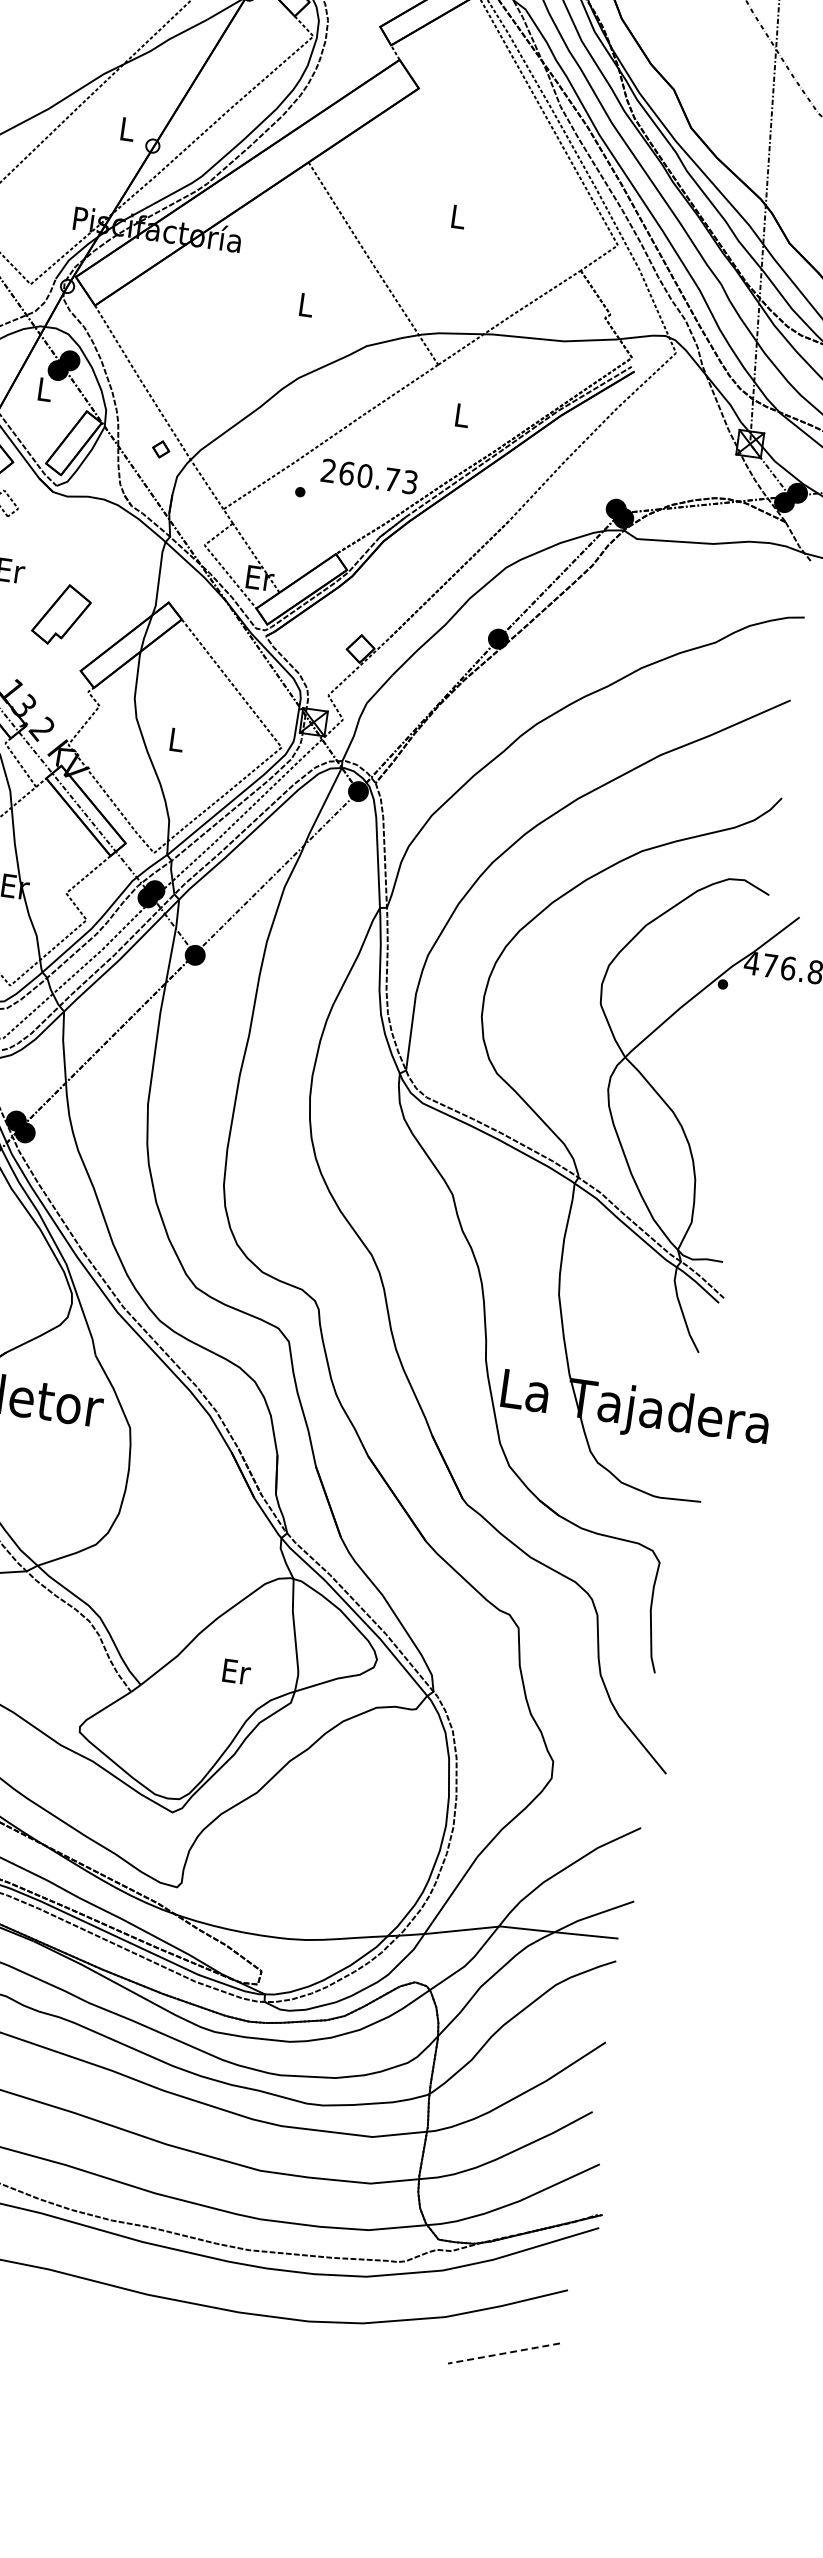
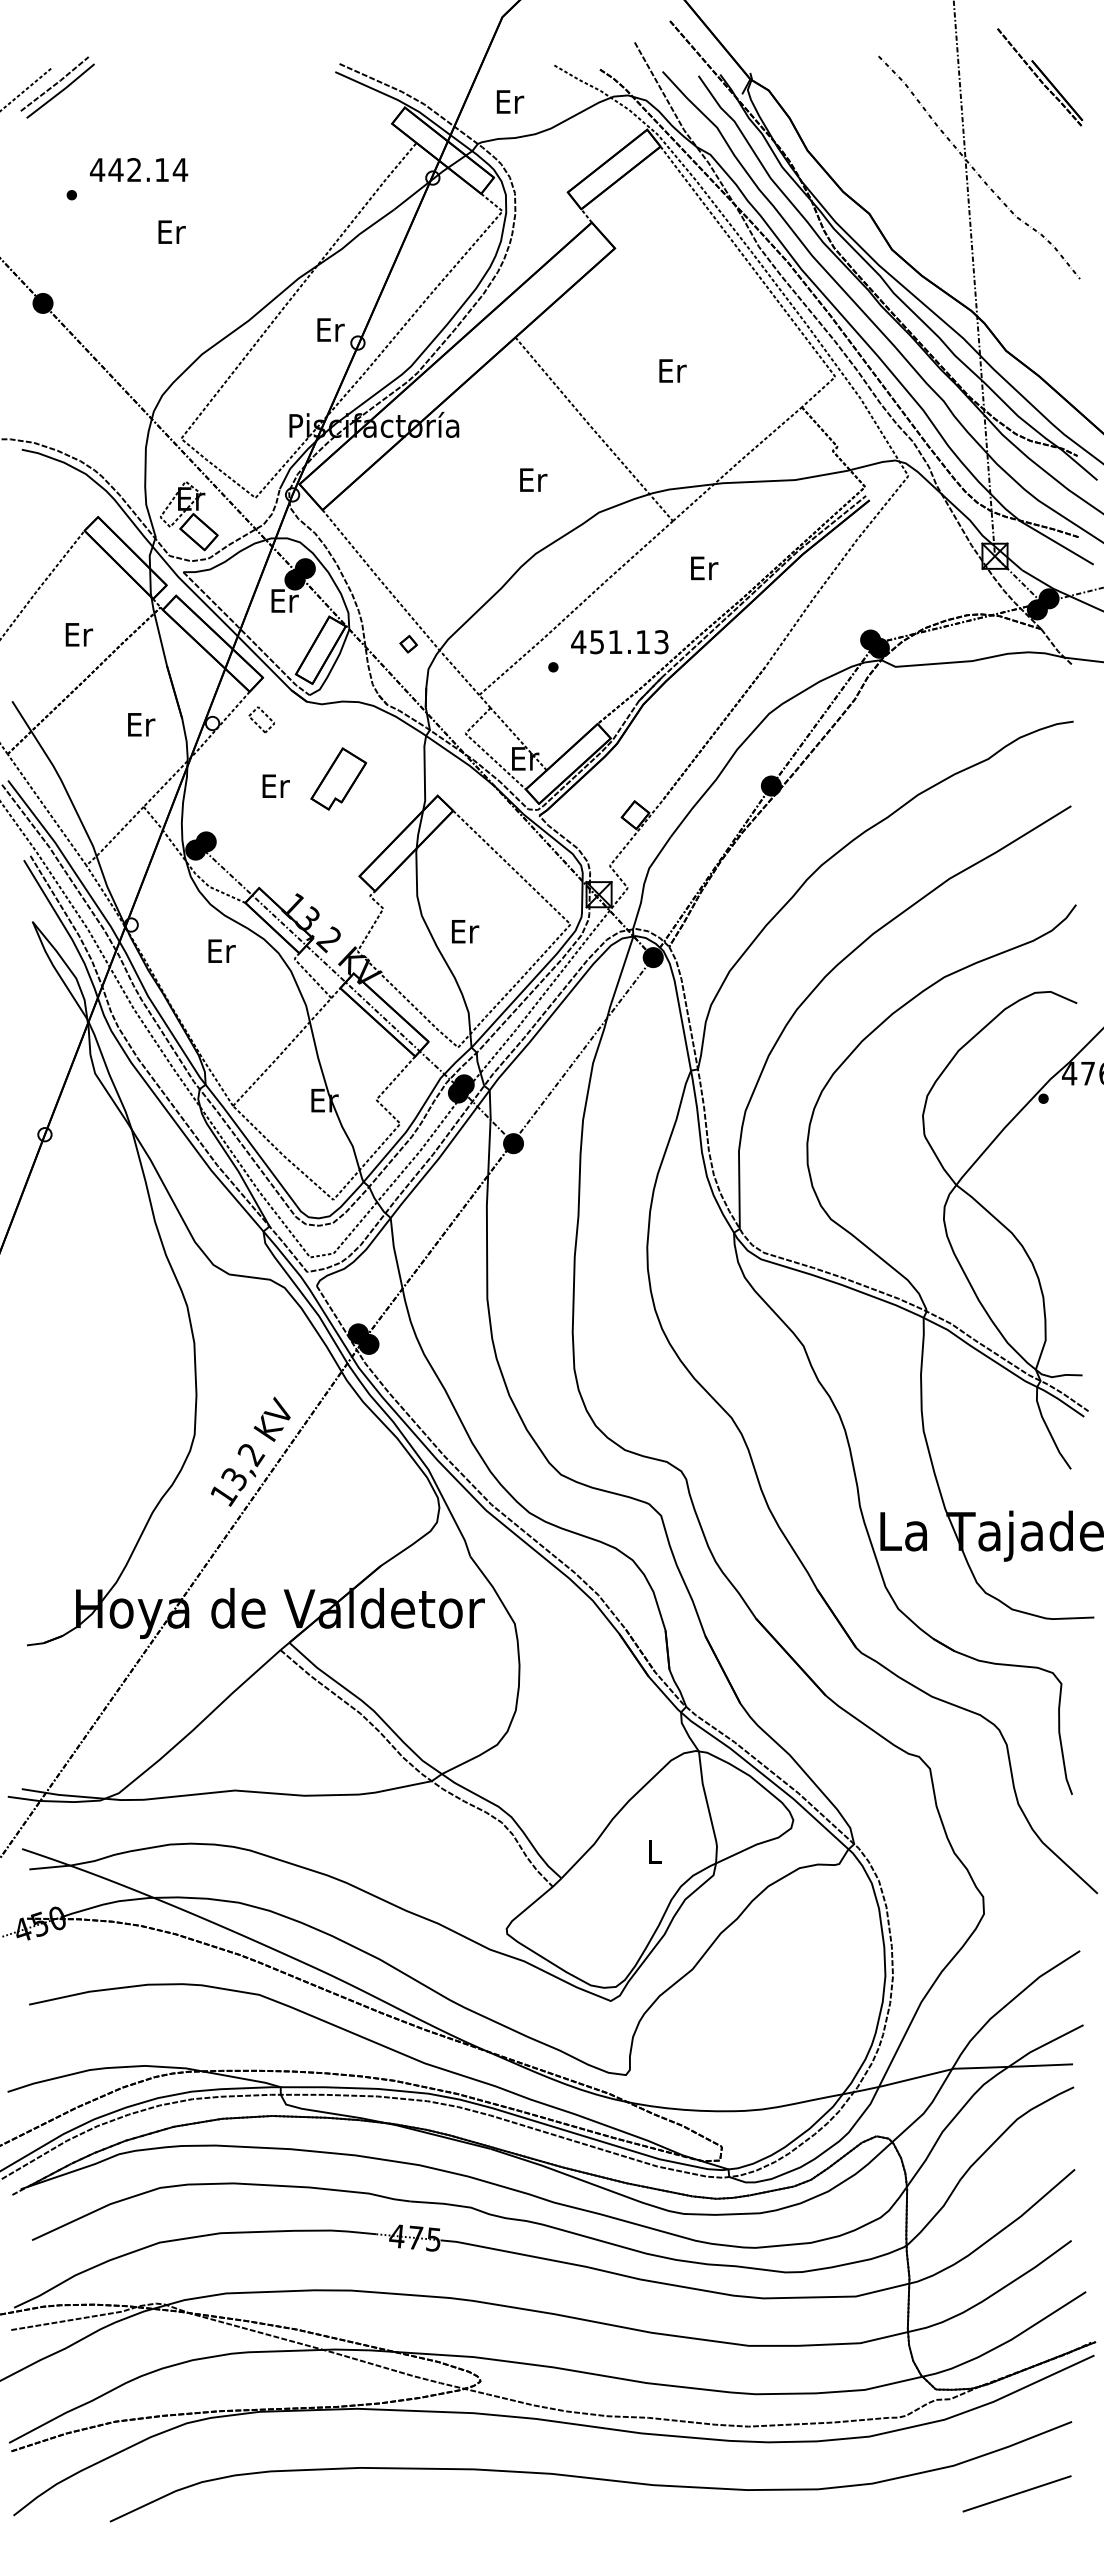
text: (127, 128) -> (330, 329), L -> Er
text: (458, 216) -> (672, 370), L -> Er
text: (306, 304) -> (533, 479), L -> Er
text: (44, 389) -> (284, 600), L -> Er
text: (462, 415) -> (704, 568), L -> Er
text: (359, 475) -> (610, 642), 260.73 -> 451.13
part: (61, 614) -> (338, 778), moved
text: (177, 739) -> (465, 931), L -> Er
text: (237, 1671) -> (655, 1851), Er -> L
line: (503, 2354) -> (1016, 2494), dashed -> solid

